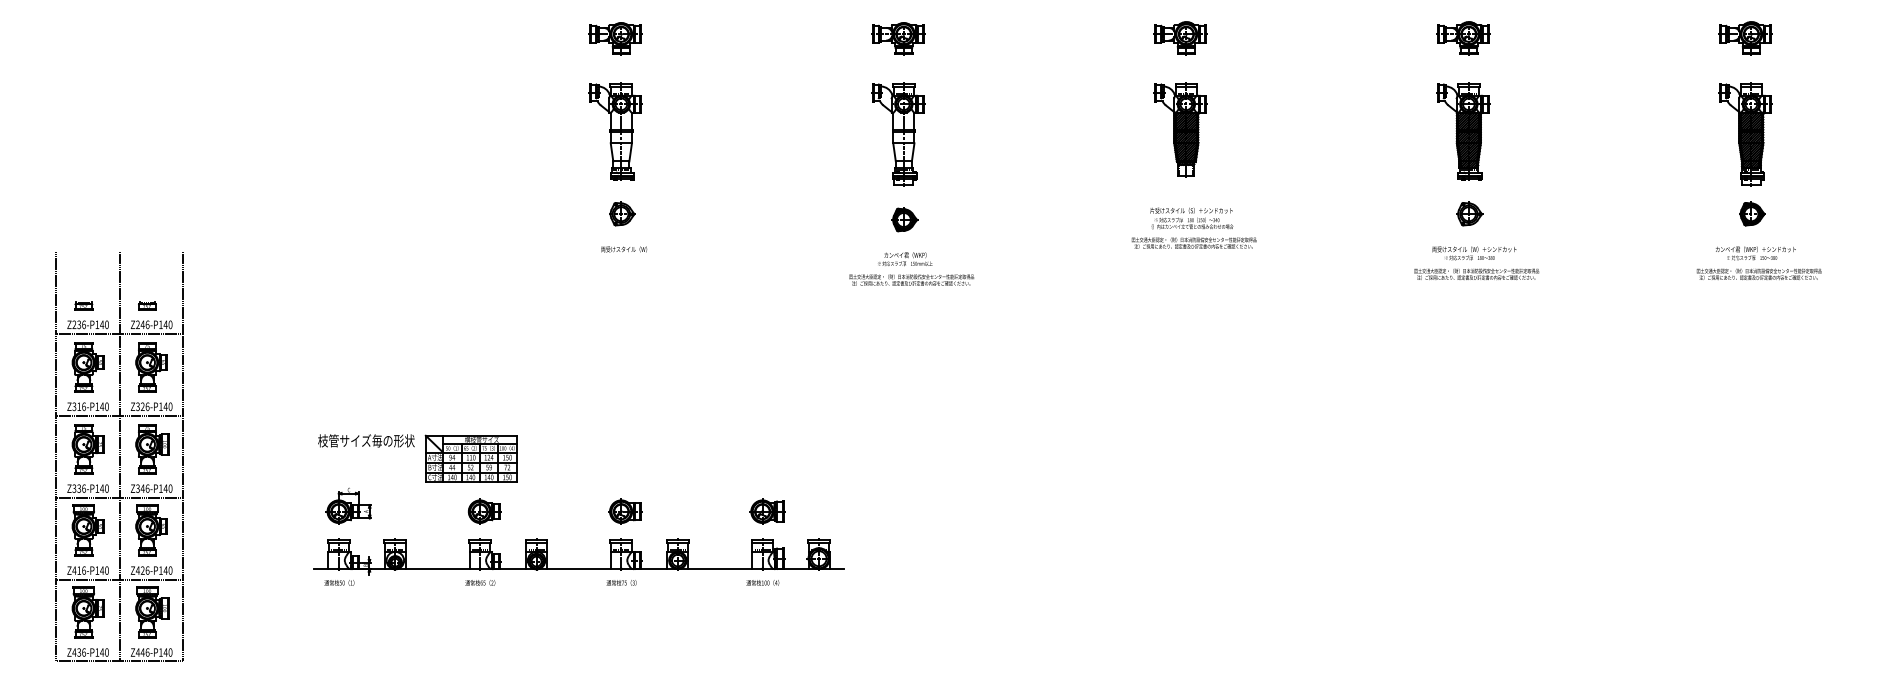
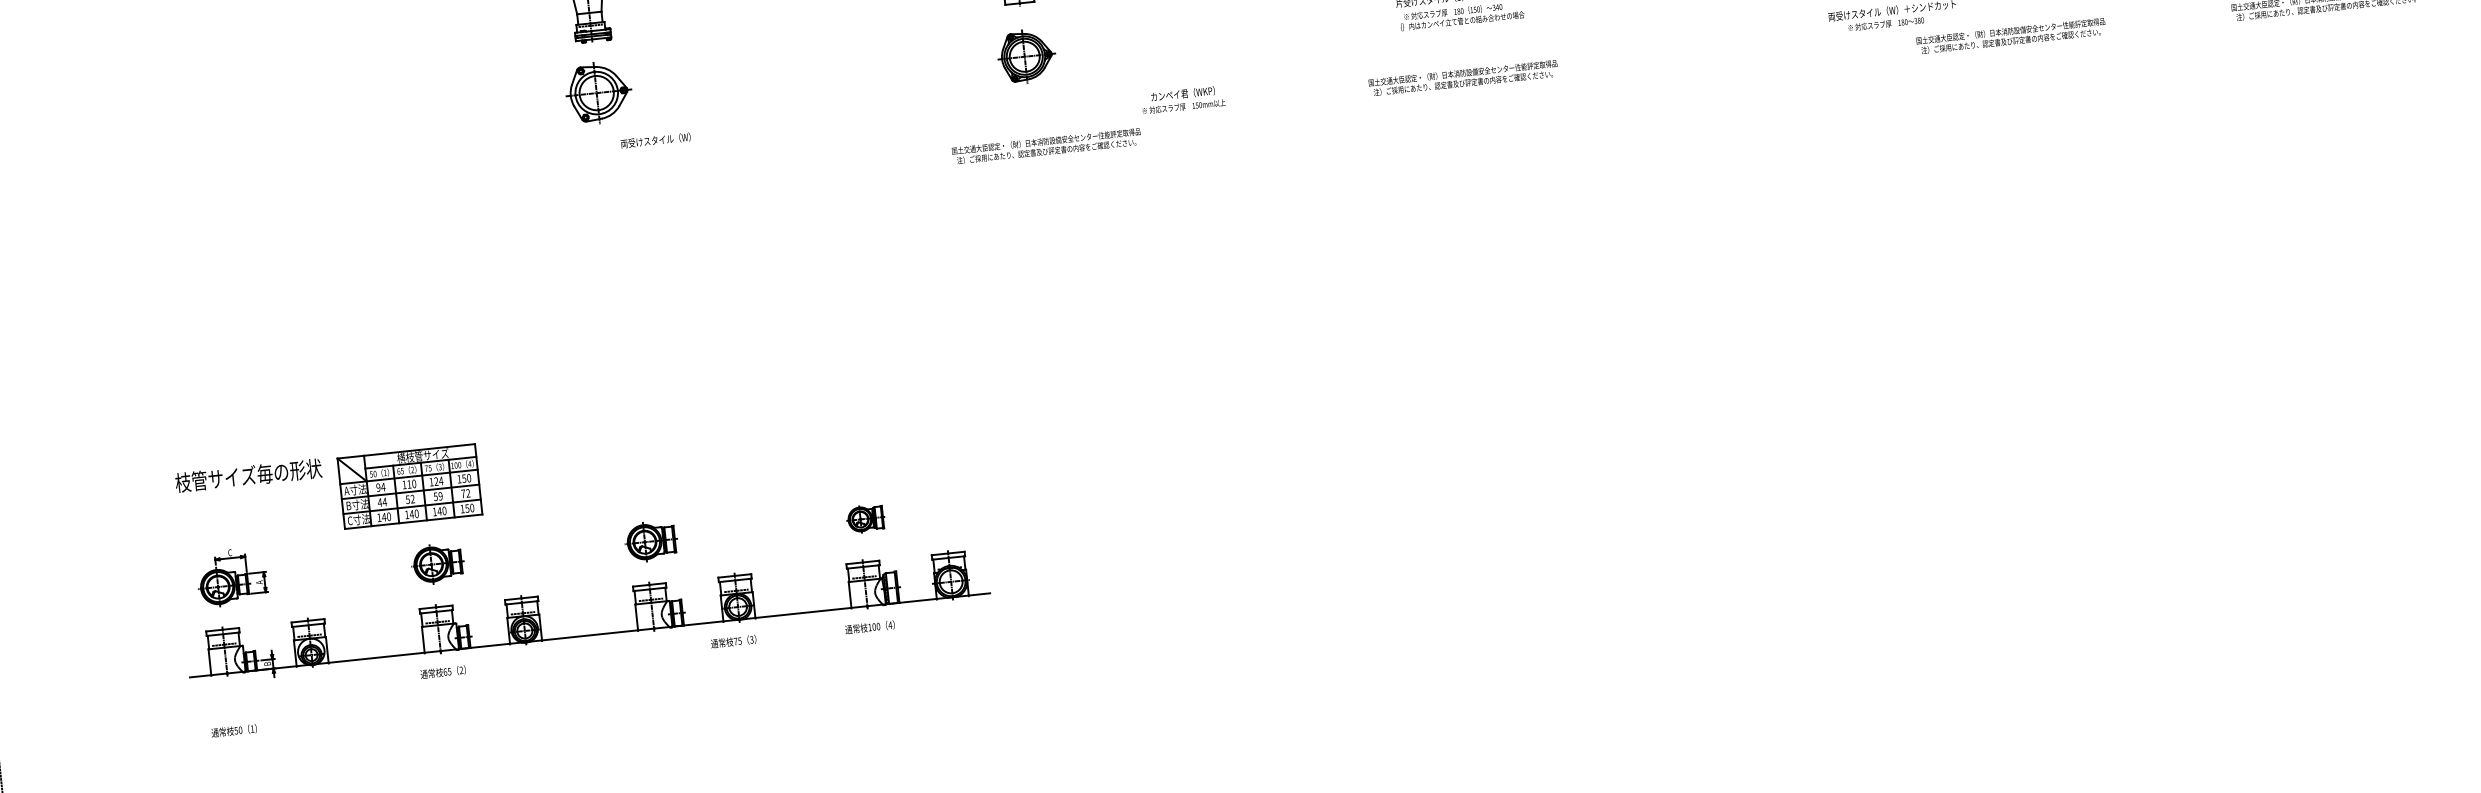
part: (622, 213) -> (599, 91), size x1.6
part: (904, 219) -> (1026, 55), size x1.4
text: (1193, 242) -> (1462, 77), moved
text: (624, 249) -> (656, 140), moved
text: (905, 259) -> (1183, 100), moved
text: (1476, 273) -> (2010, 34), moved
part: (767, 511) -> (865, 518), size x0.7
text: (339, 582) -> (234, 730), moved
text: (621, 582) -> (733, 641), moved

